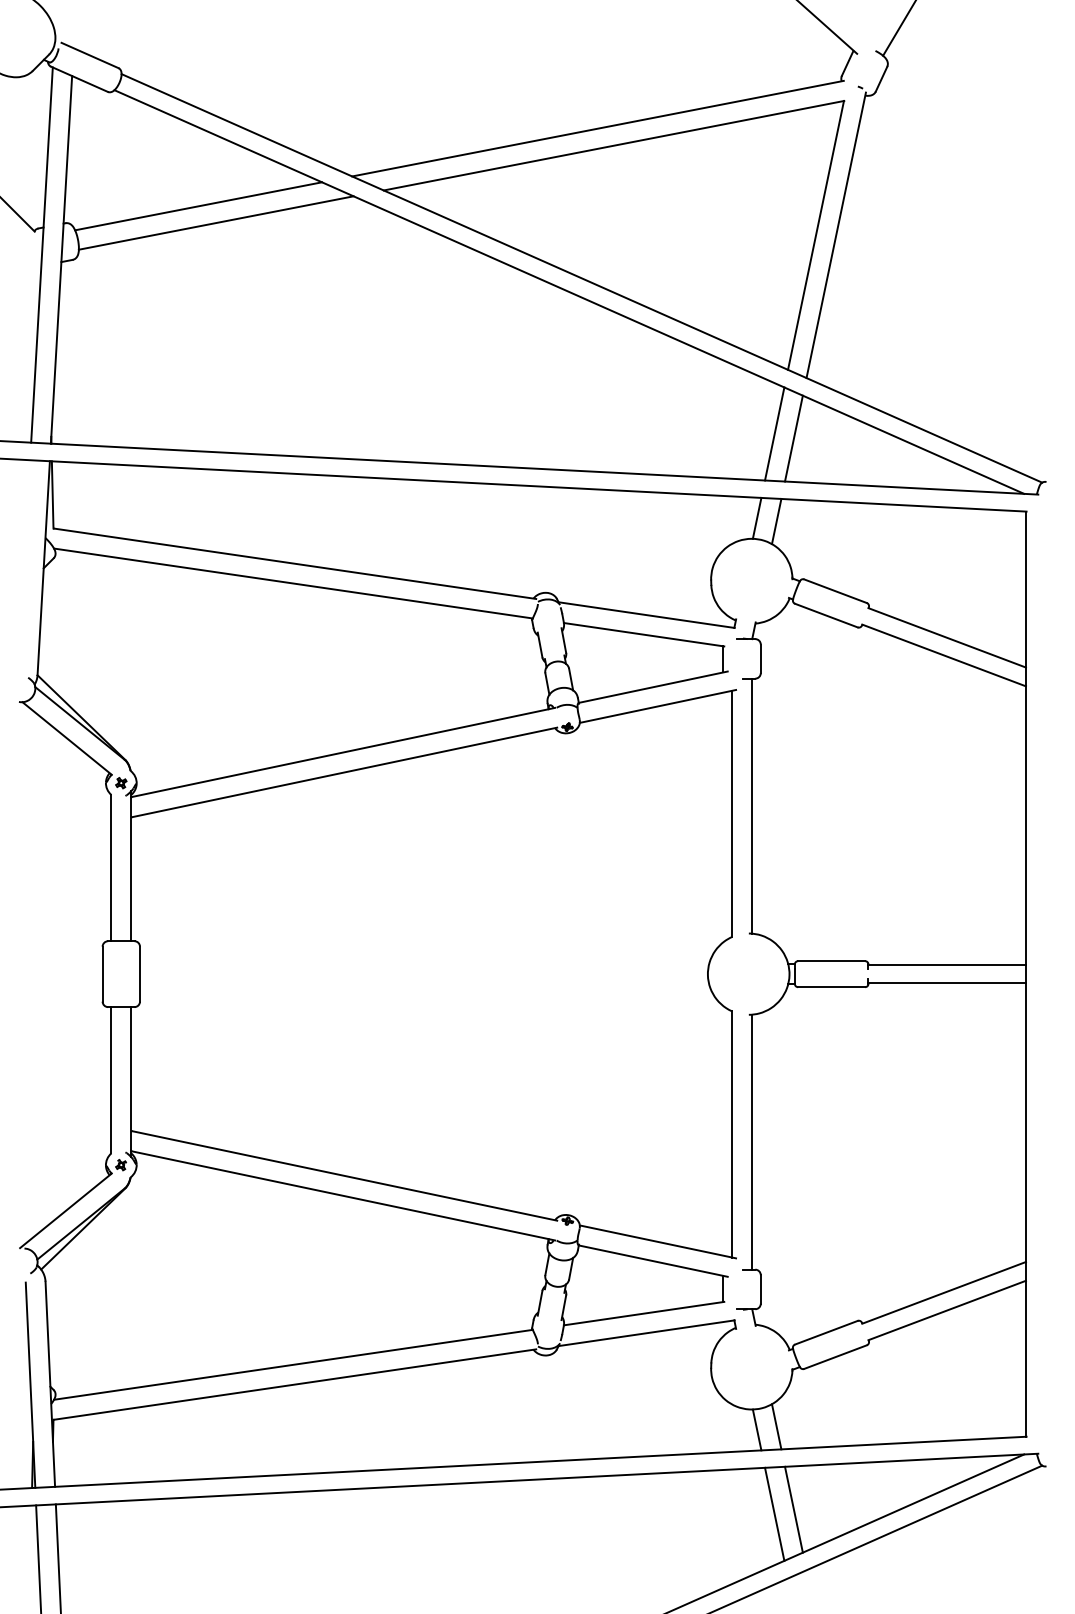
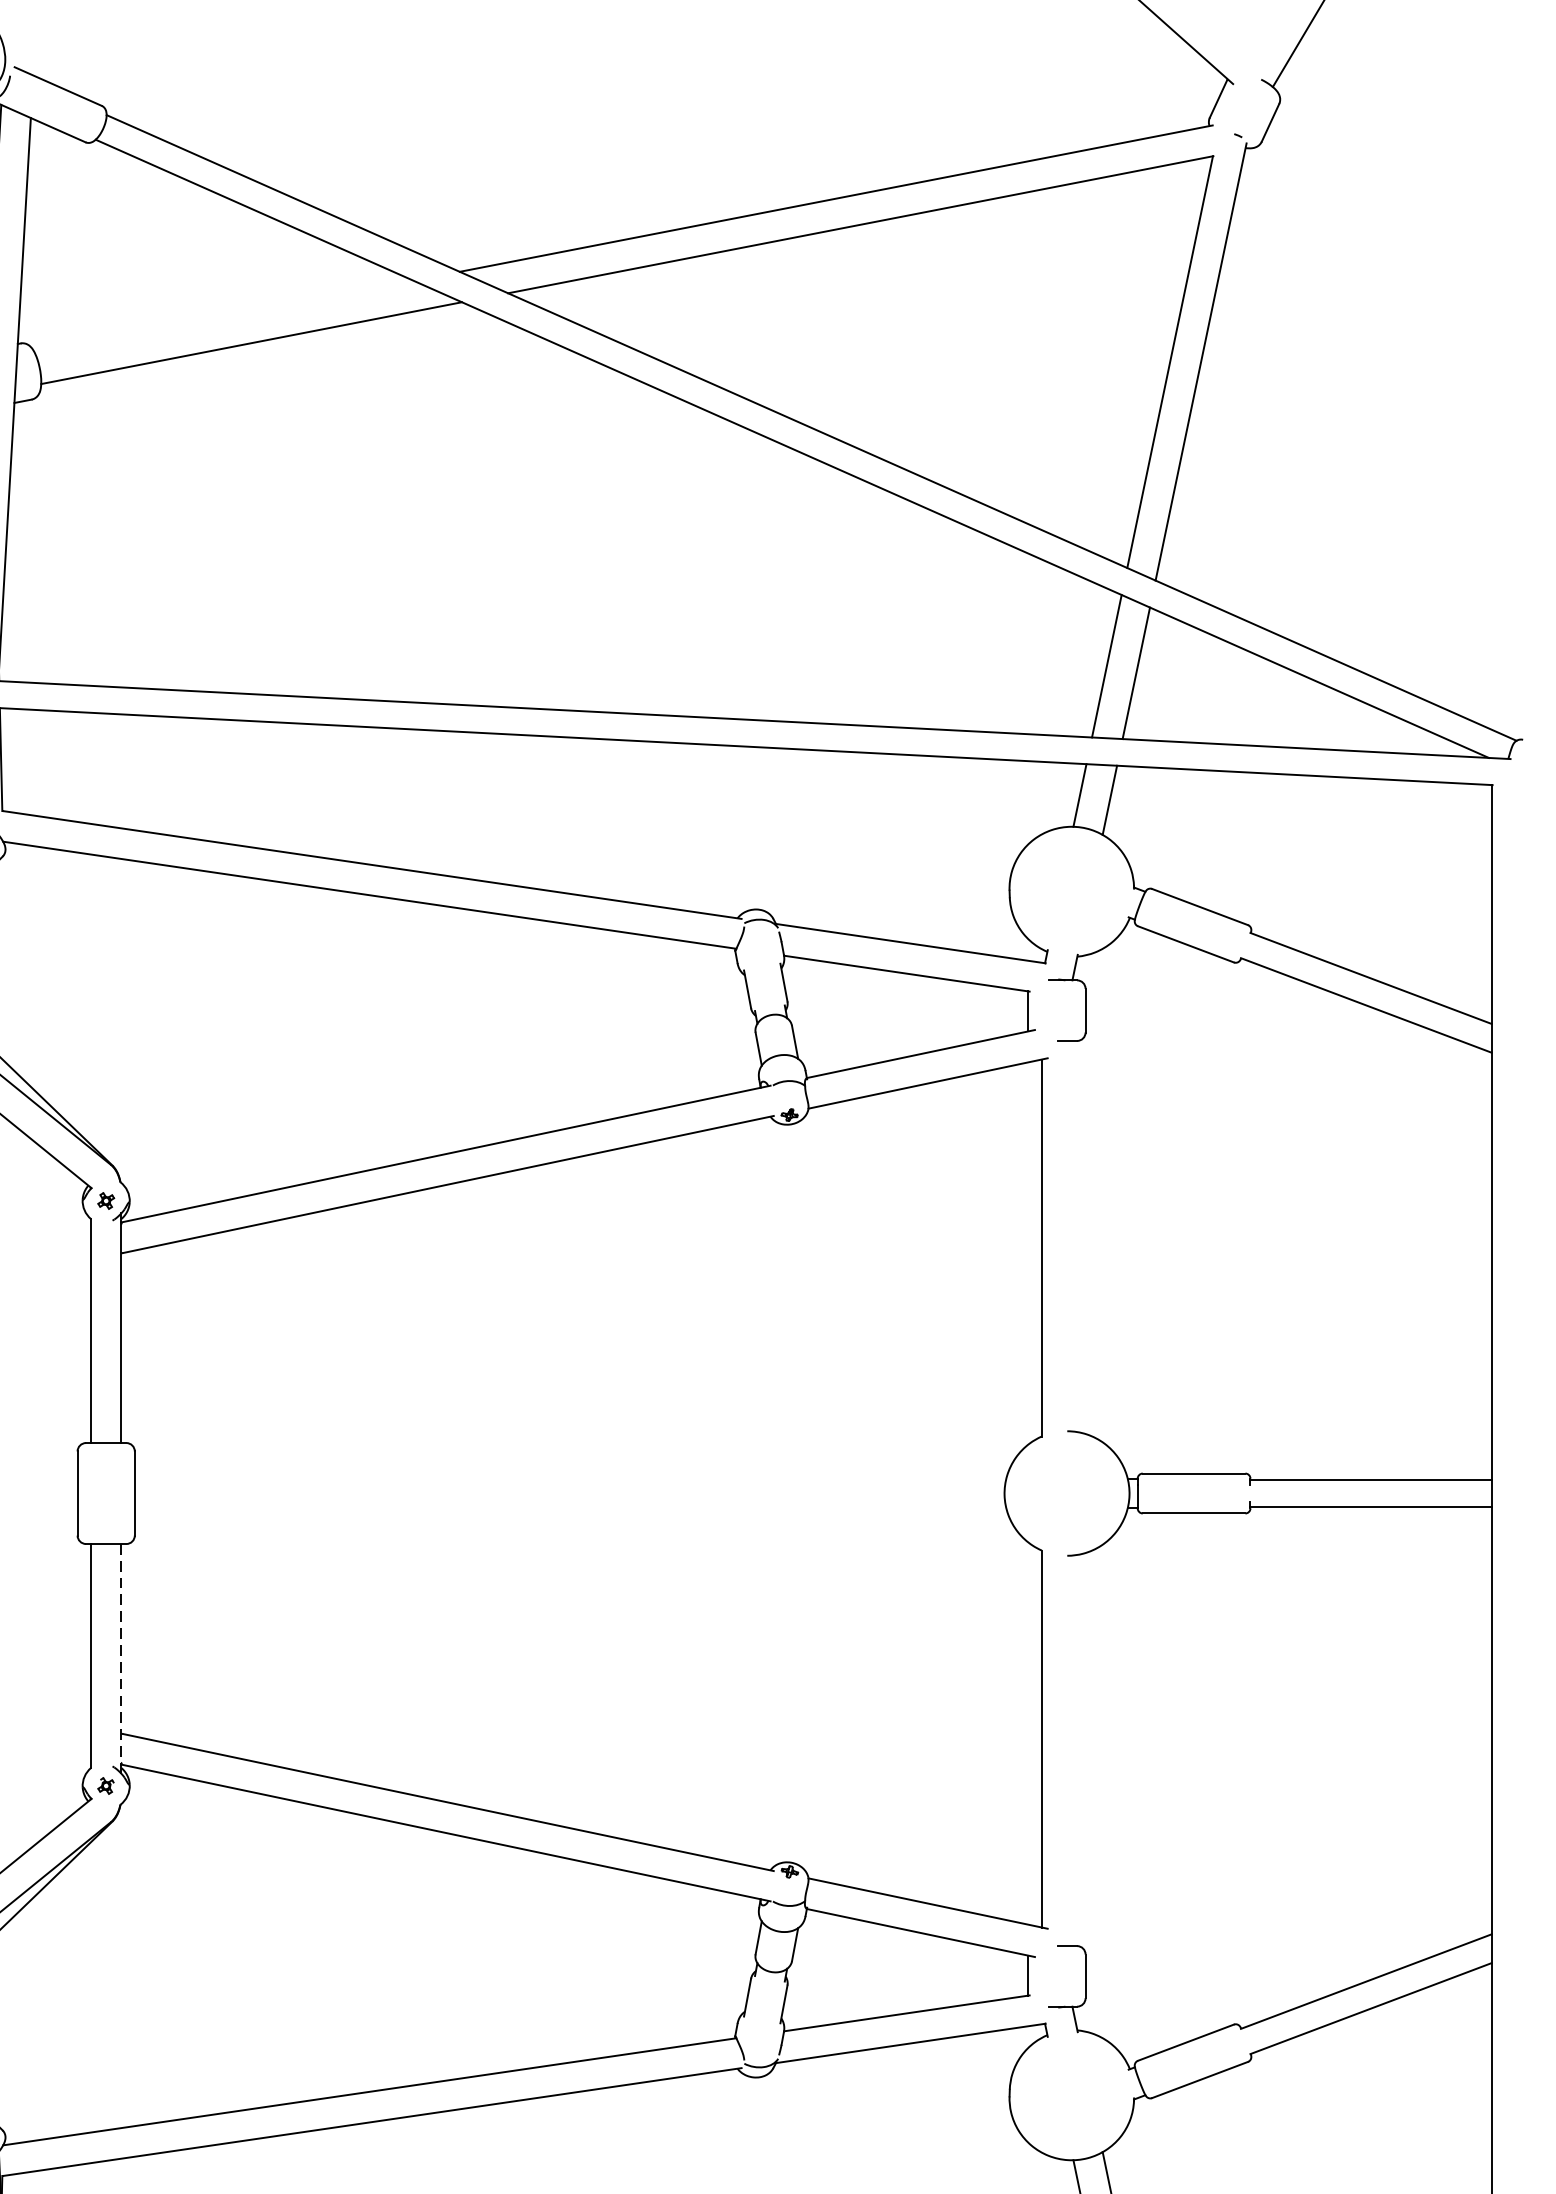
line: (198, 206) -> (224, 317), removed
line: (752, 805) -> (1072, 1235), removed
line: (131, 1082) -> (121, 1659), solid -> dashed
line: (752, 1141) -> (1072, 1749), removed

